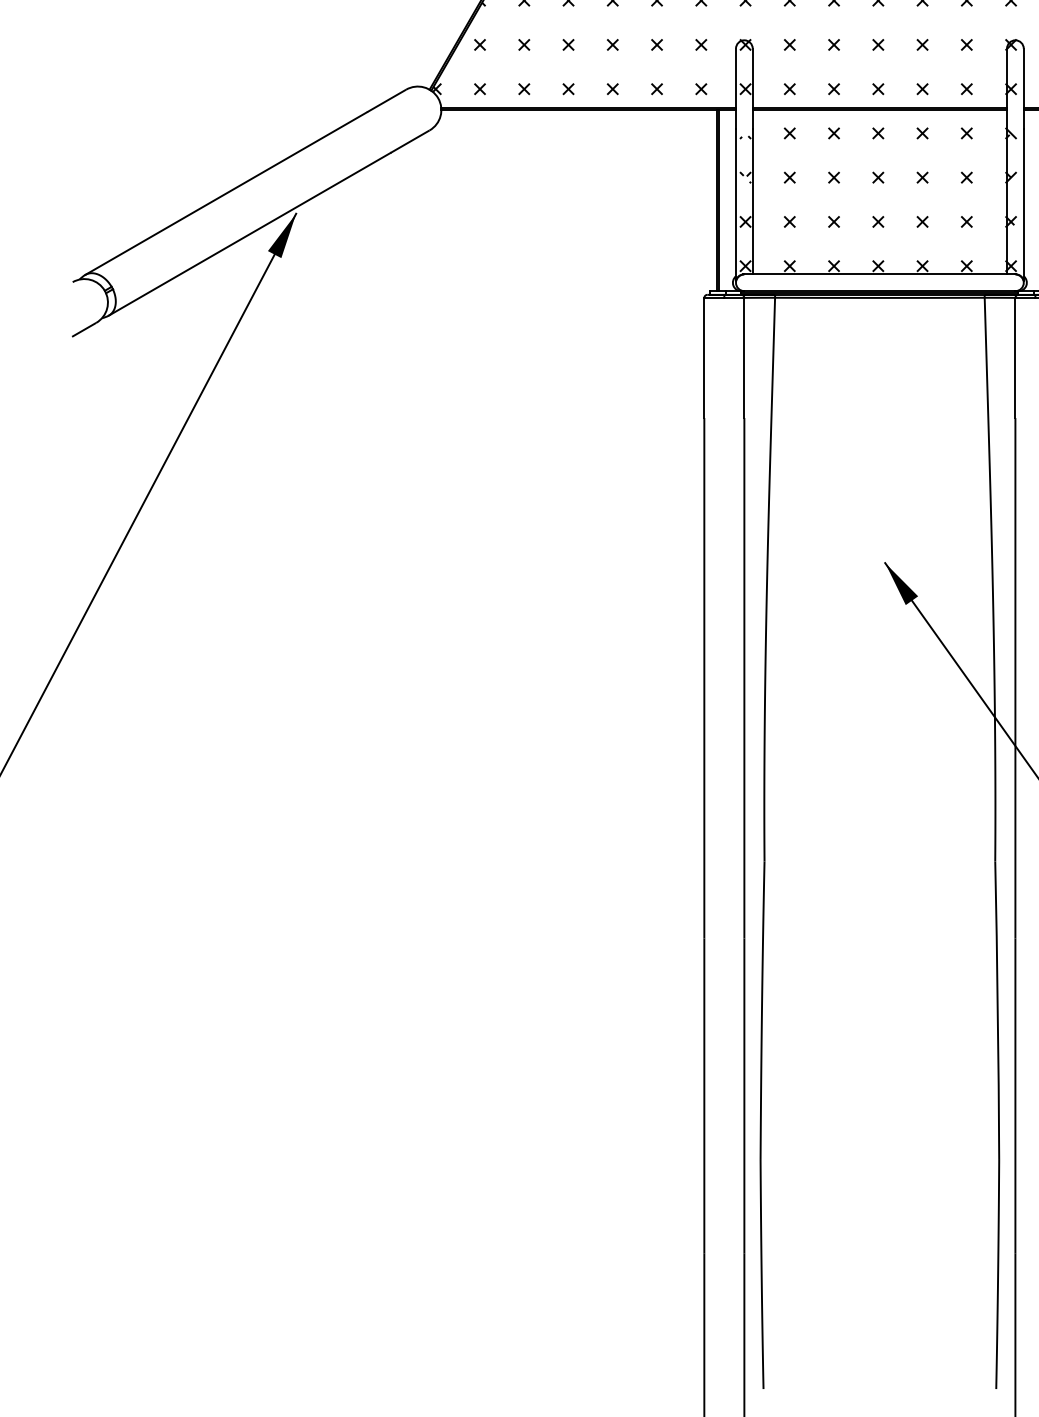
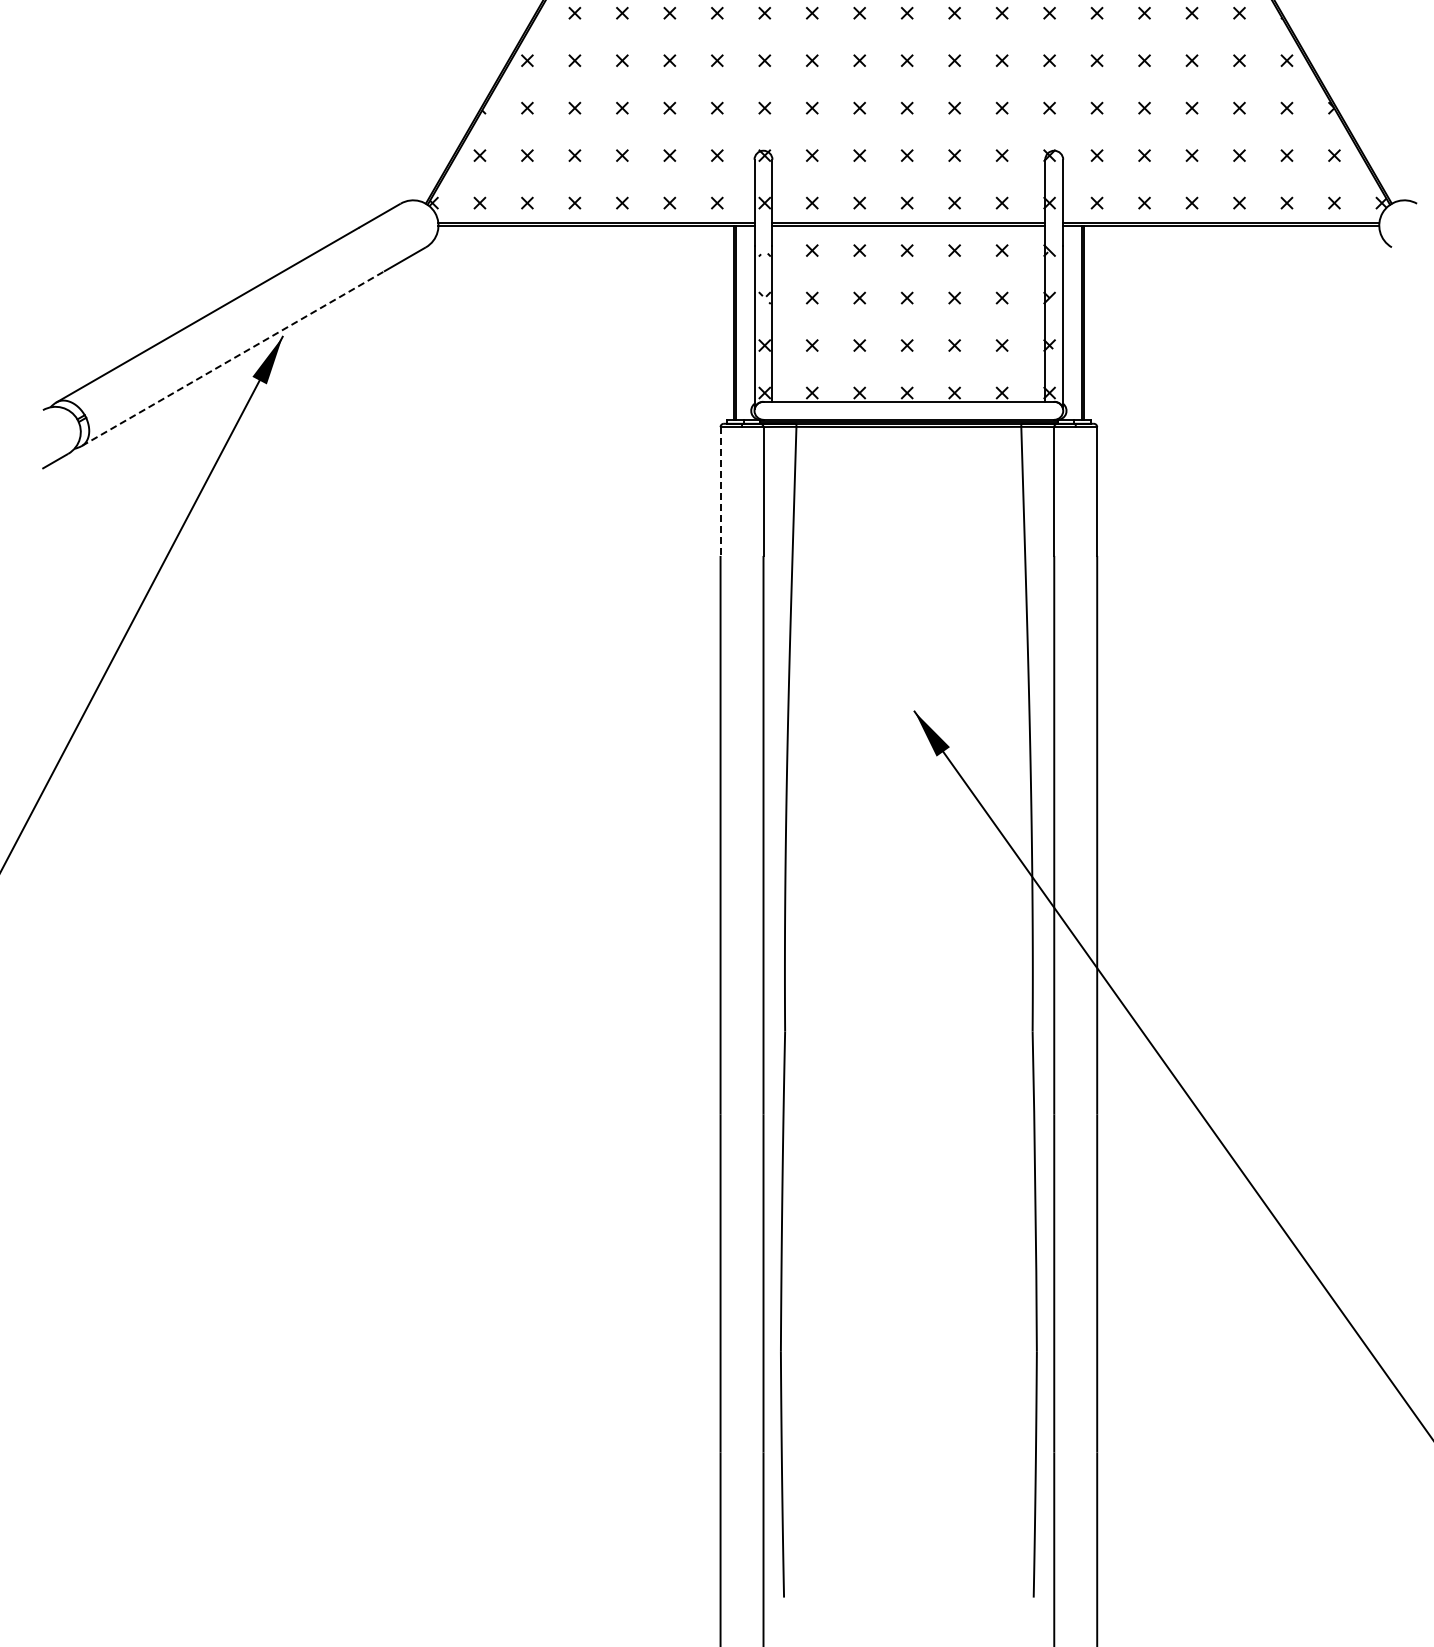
line: (250, 234) -> (233, 358), solid -> dashed
line: (704, 358) -> (720, 492), solid -> dashed

